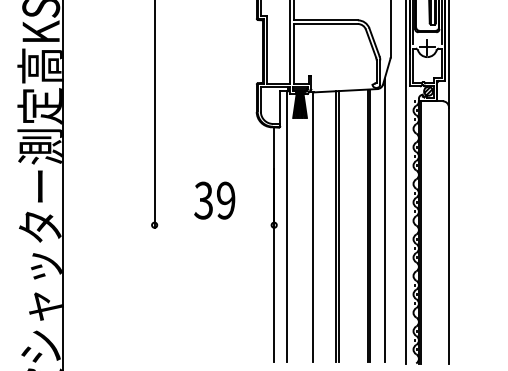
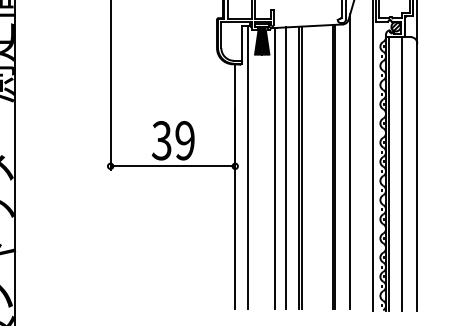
line: (214, 225) -> (173, 166), added
line: (322, 226) -> (285, 167), added
line: (434, 232) -> (402, 173), added

